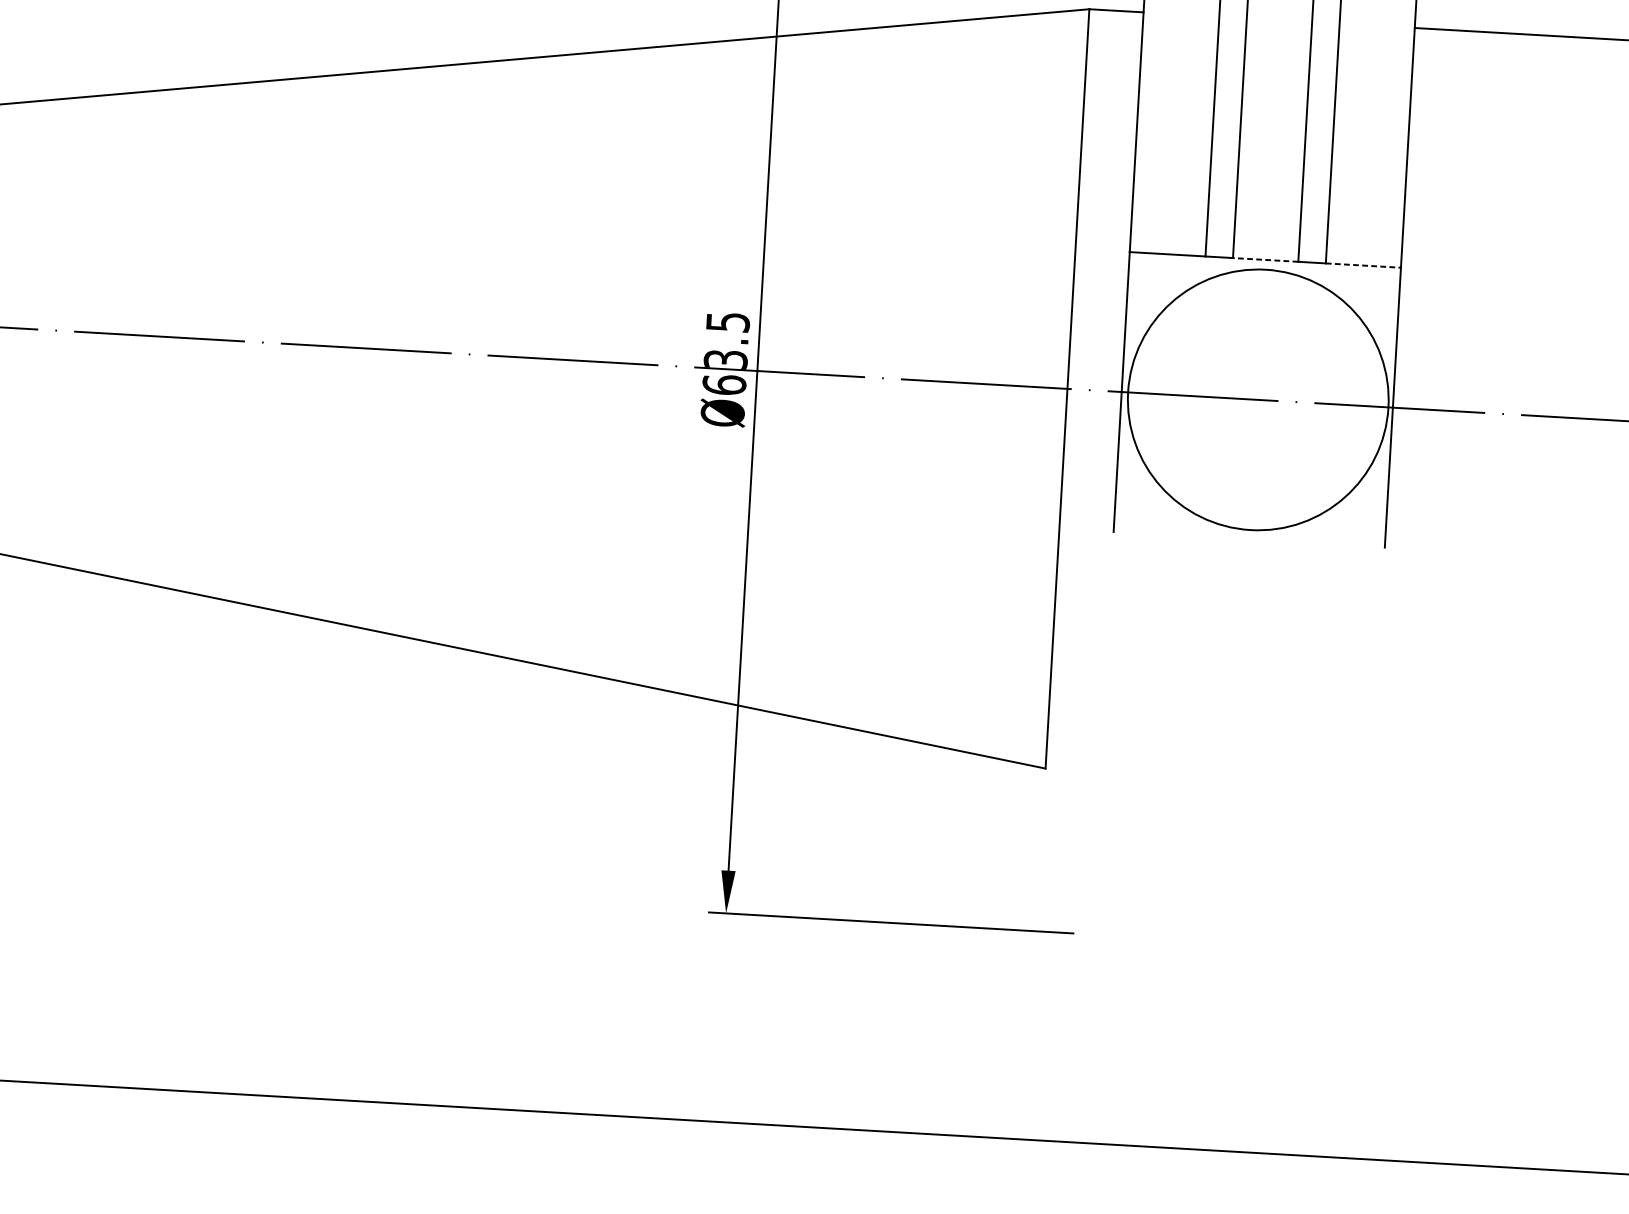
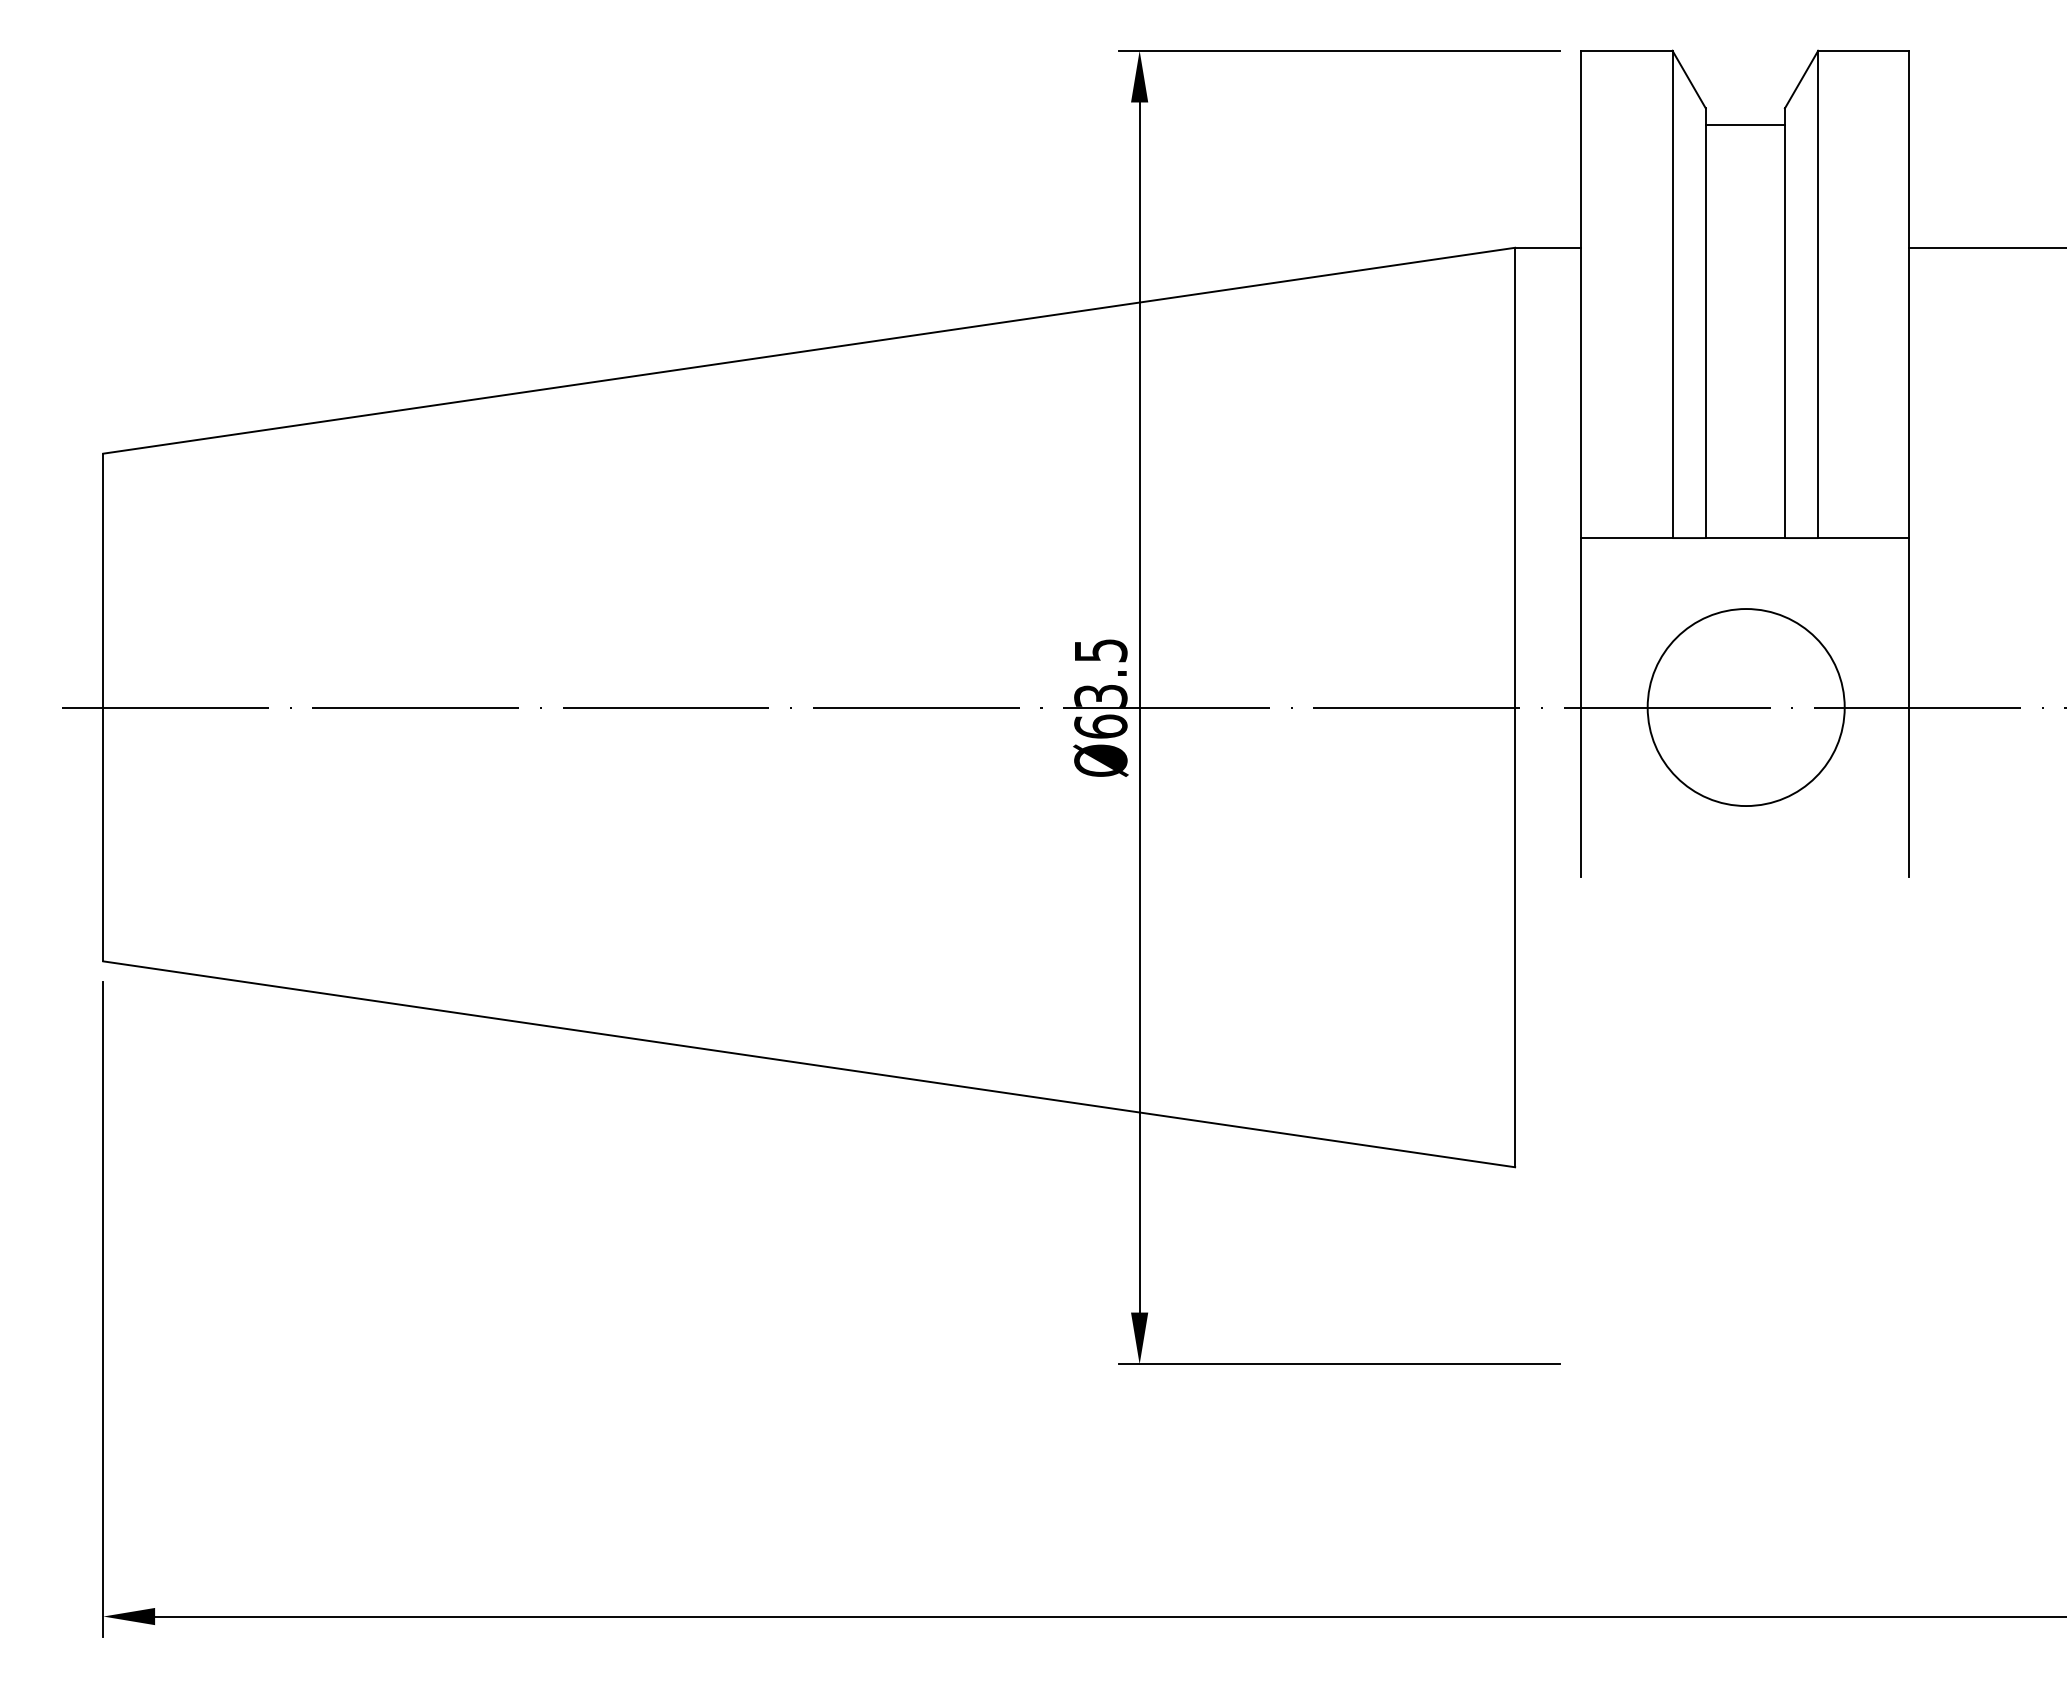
line: (1265, 260) -> (1745, 538), dashed -> solid
line: (1364, 265) -> (1864, 538), dashed -> solid
circle: (1257, 399) -> (1745, 707), size x0.62

